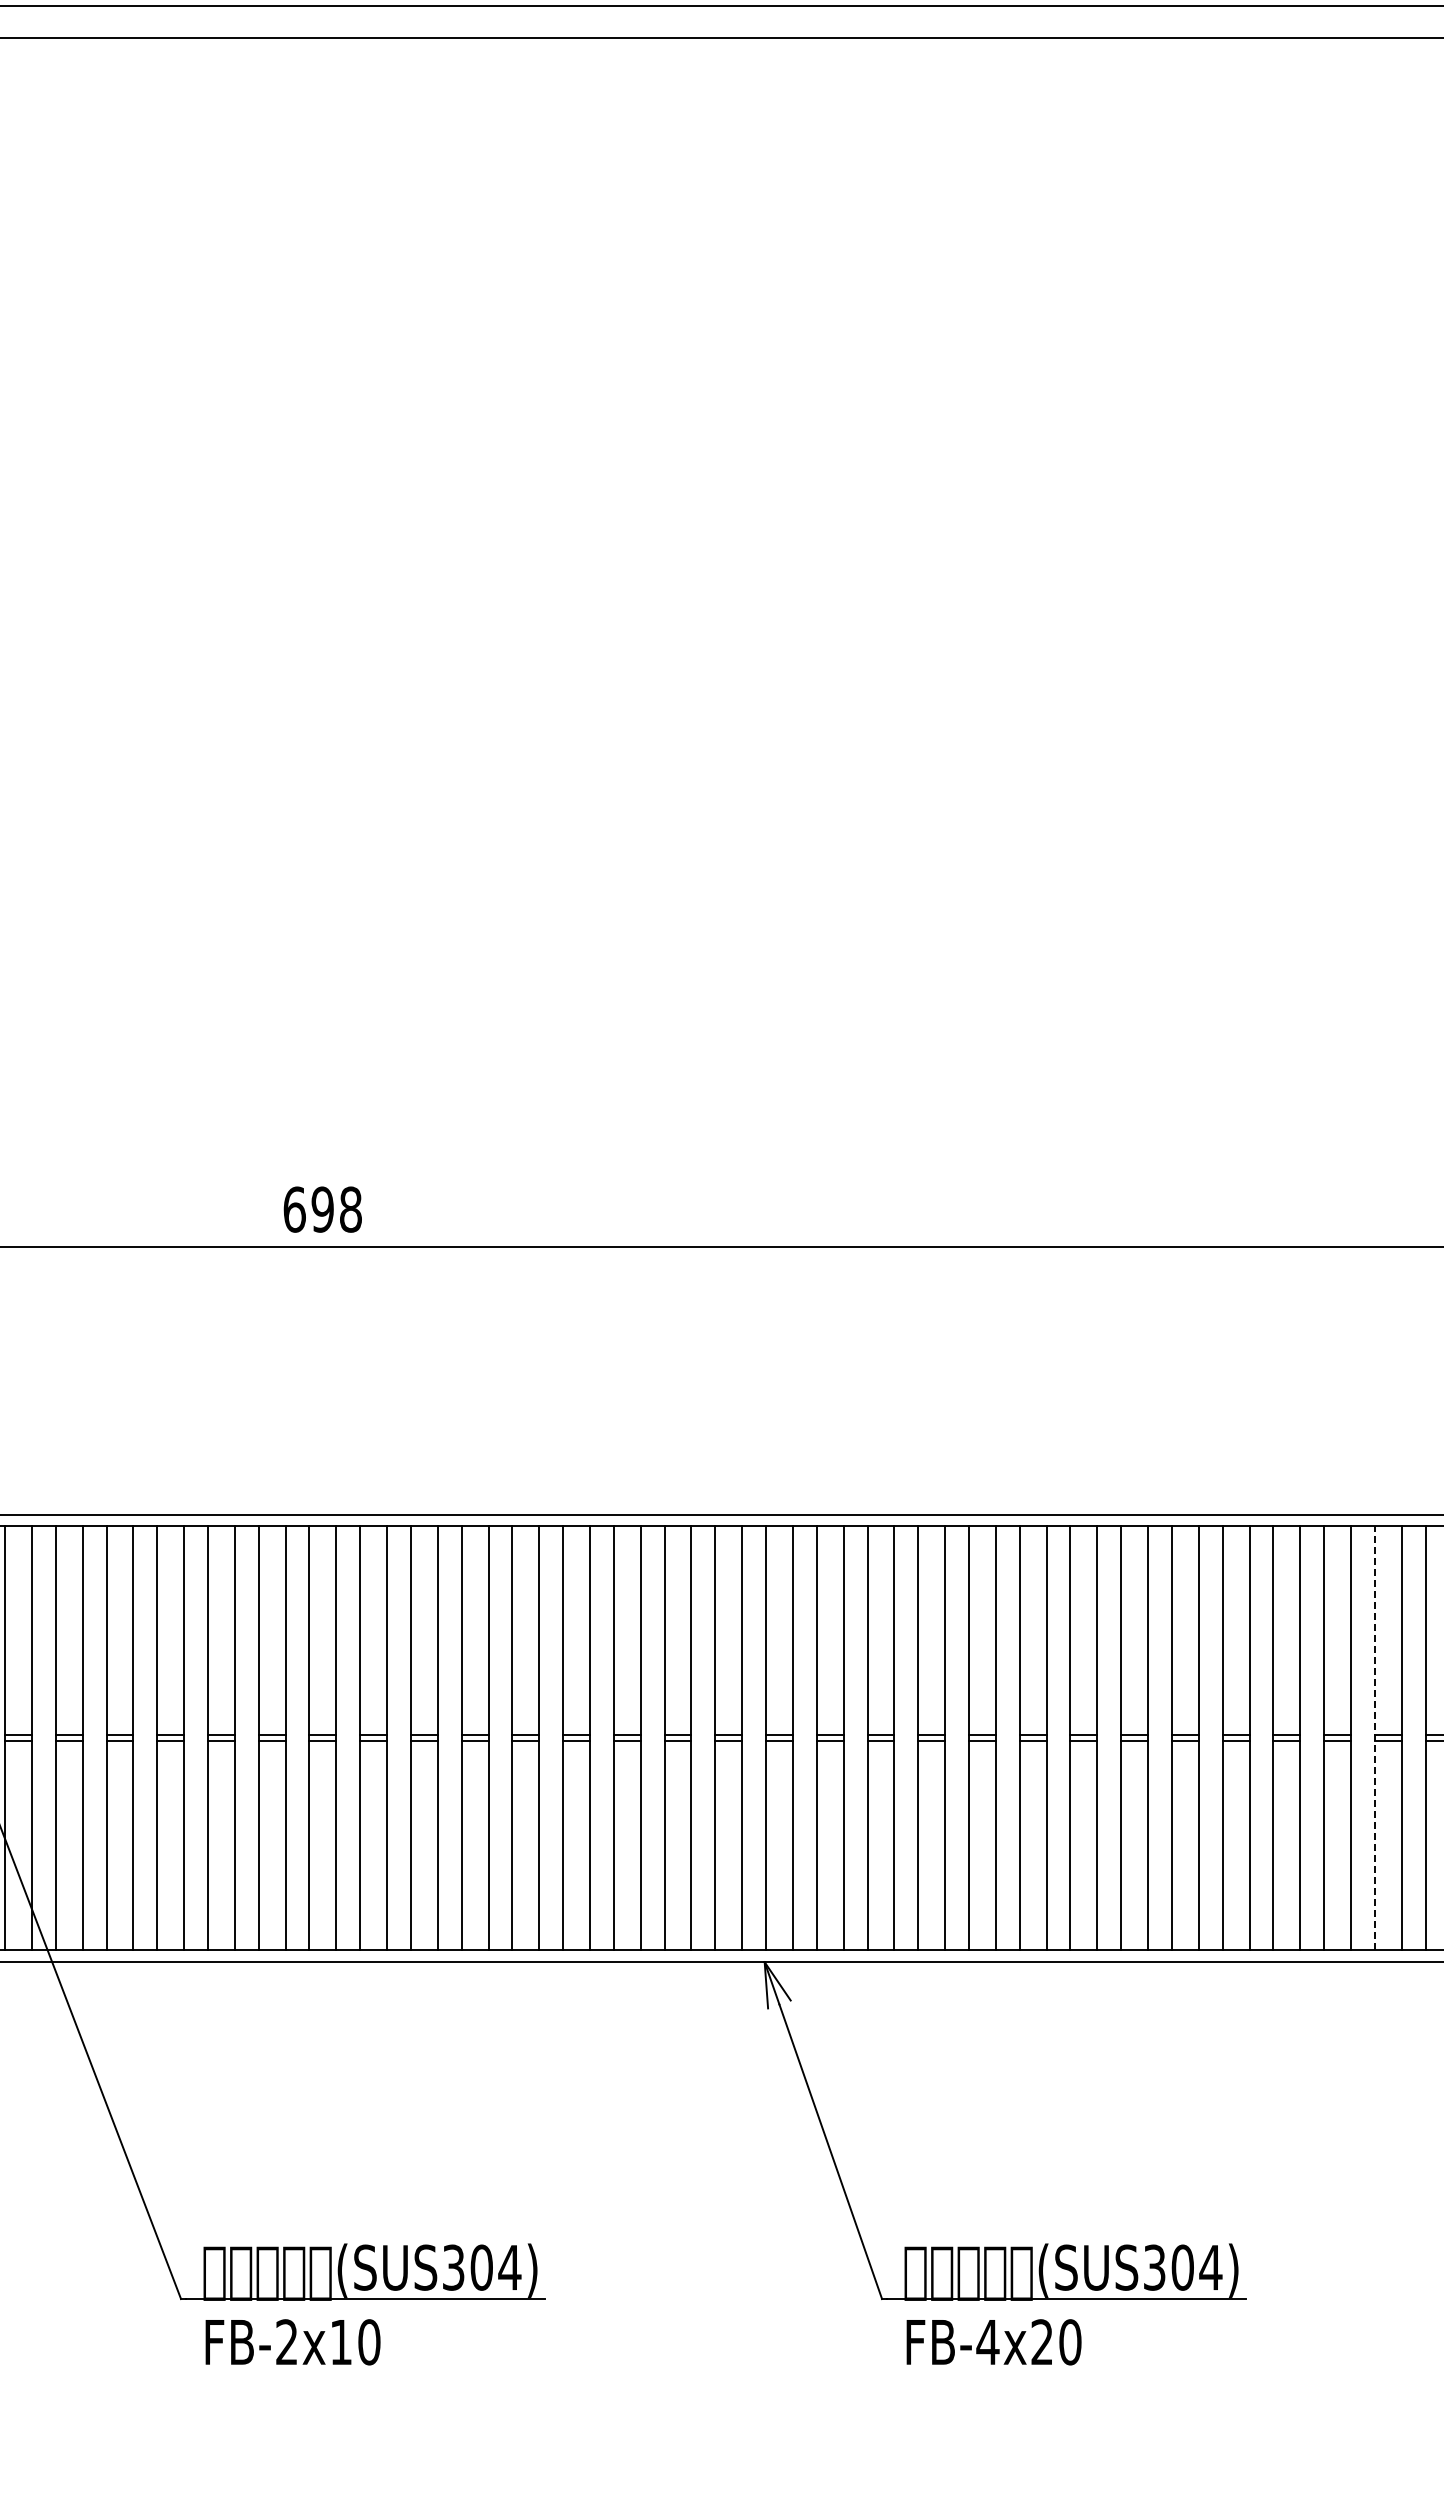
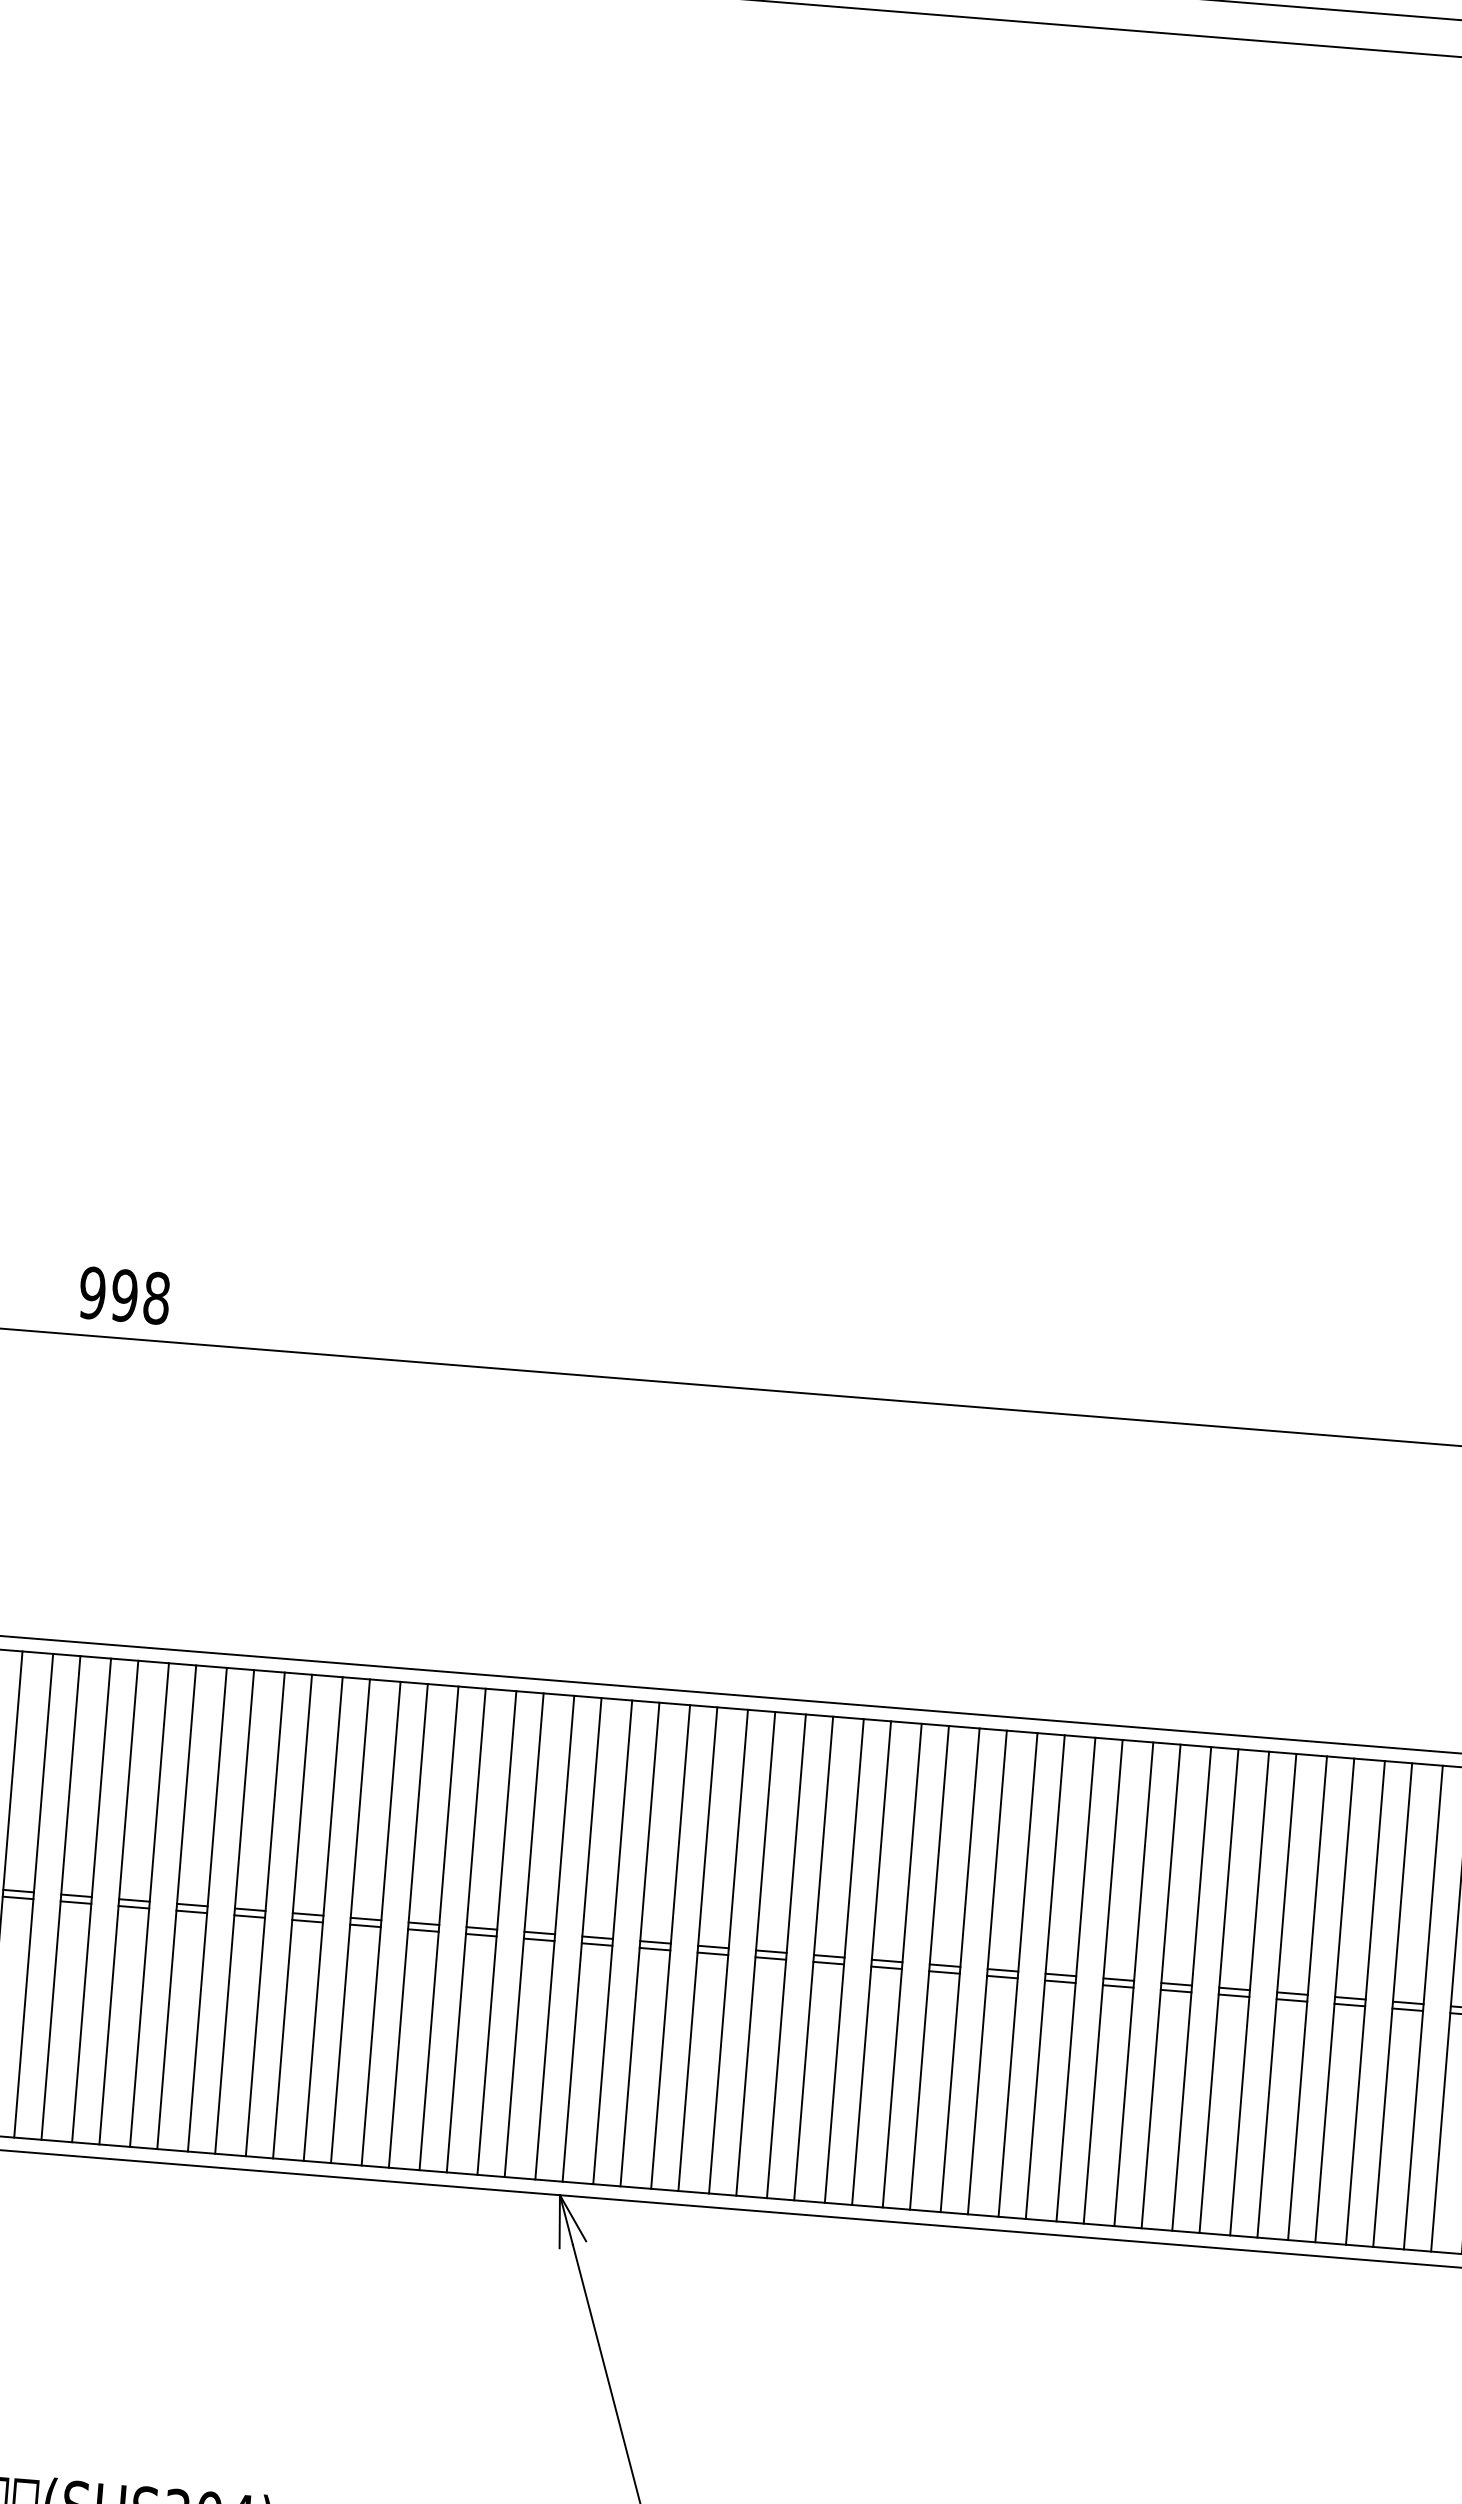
text: (294, 1209) -> (92, 1292), 698 -> 998
line: (1374, 1738) -> (1276, 1995), dashed -> solid

